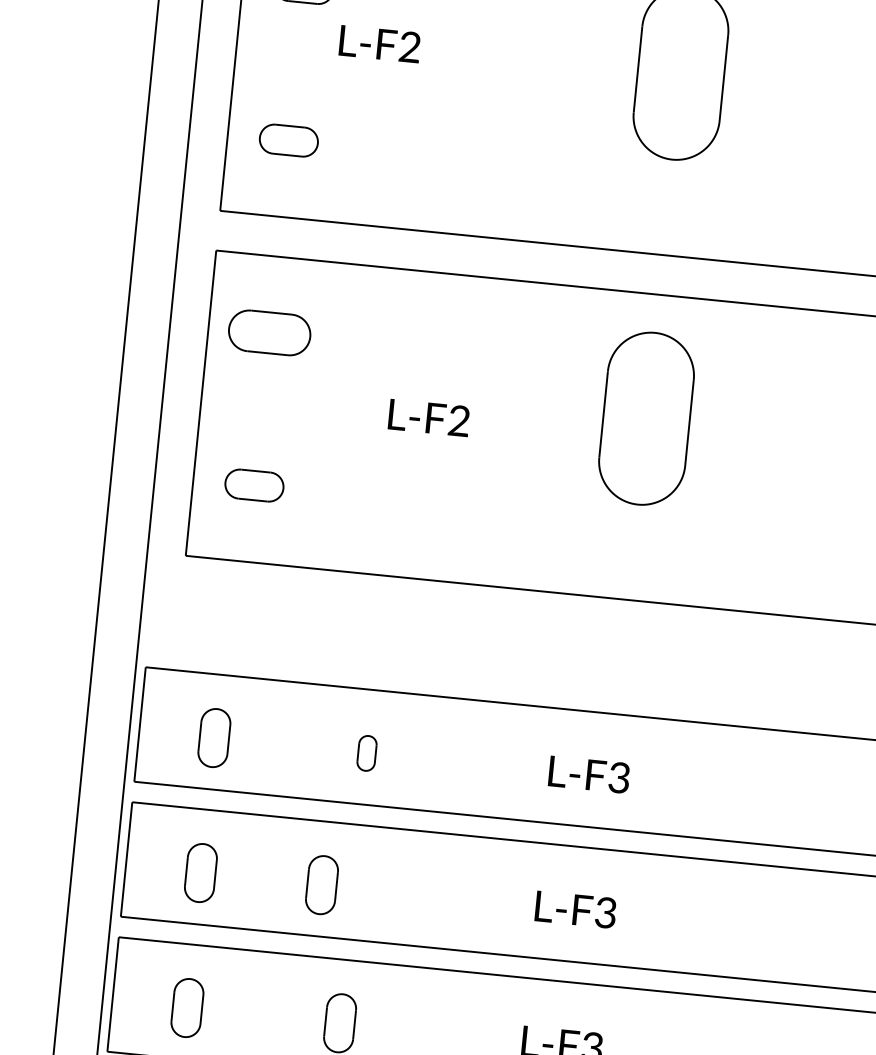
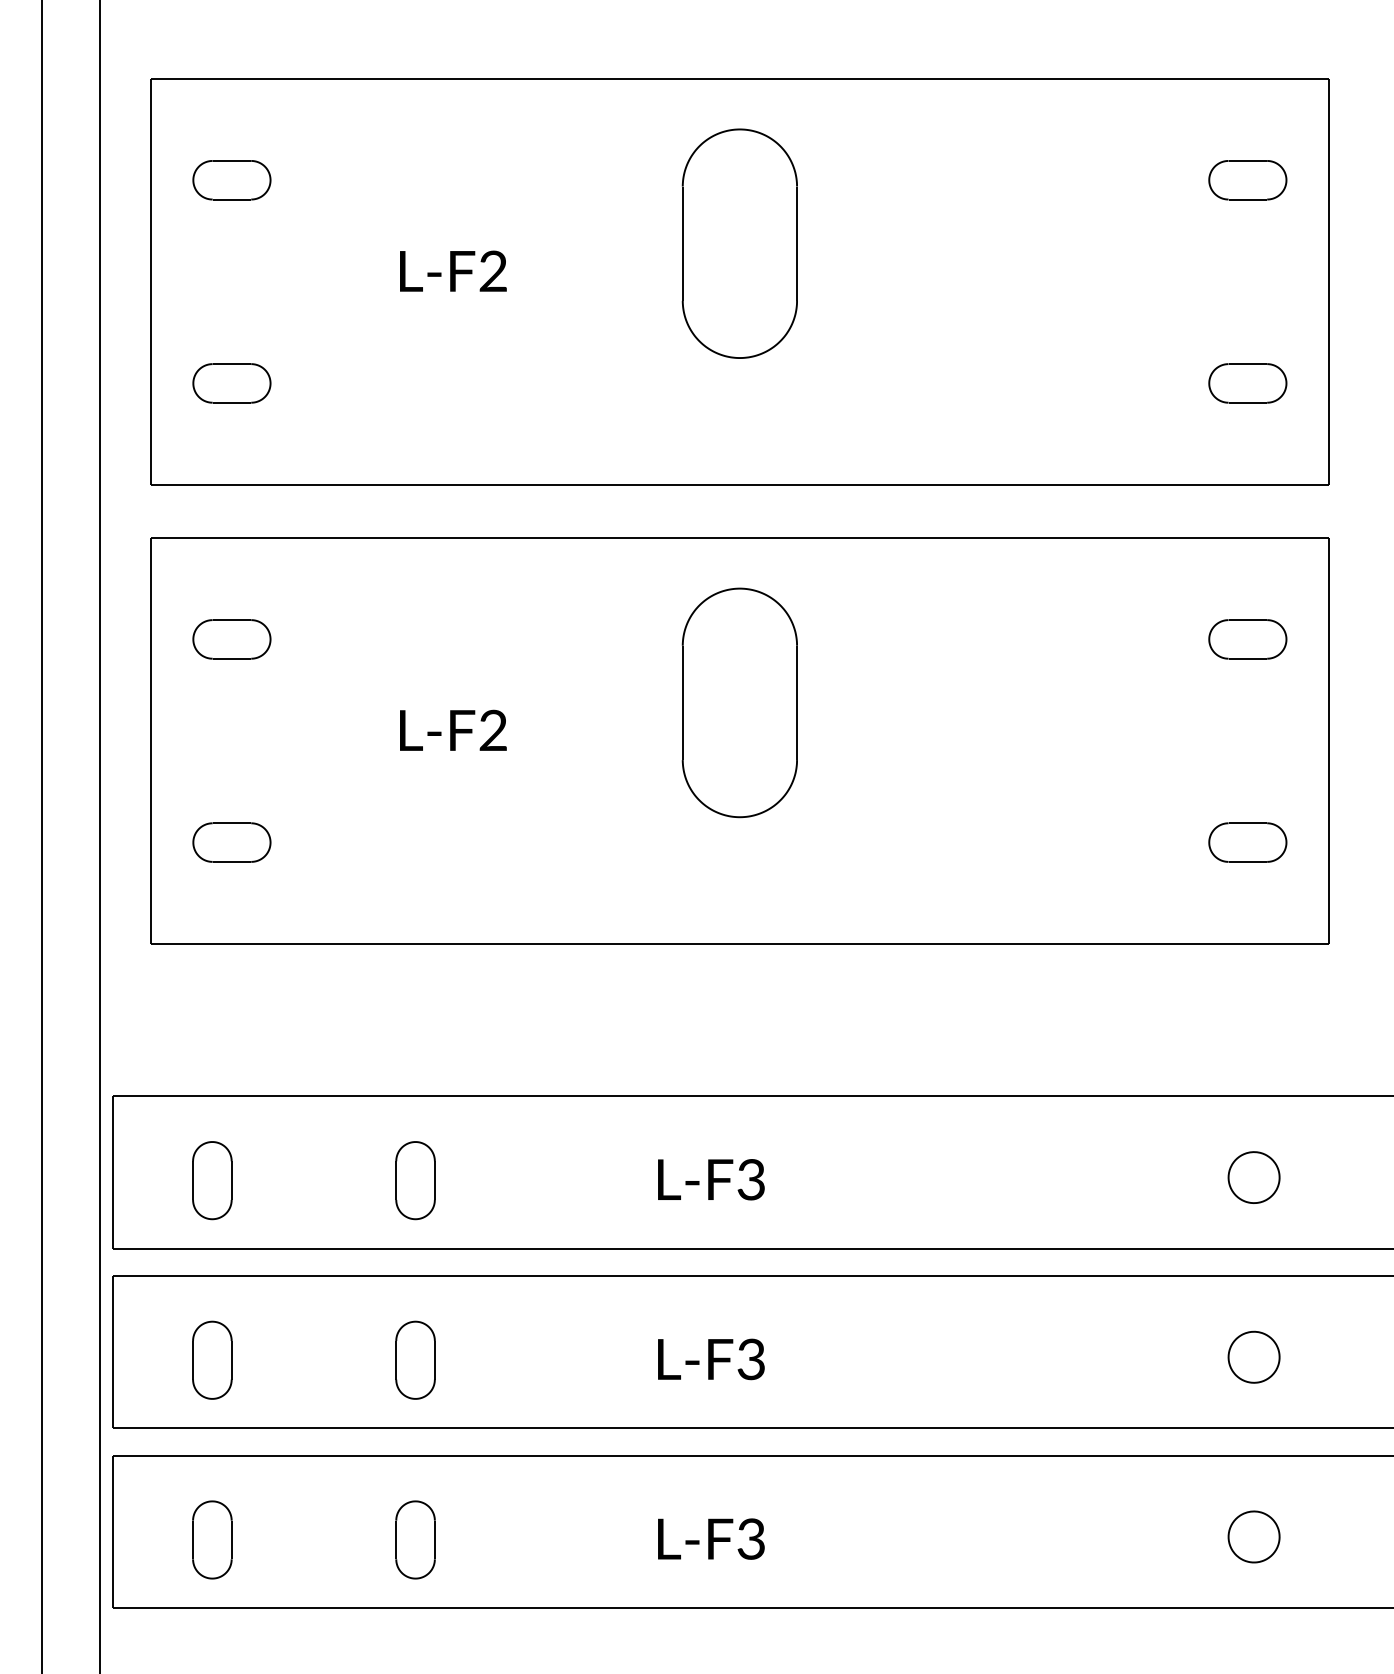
text: (380, 43) -> (453, 270), moved
part: (269, 332) -> (231, 639), size x0.71
part: (367, 753) -> (415, 1180), size x1.67
part: (322, 884) -> (415, 1359), moved

